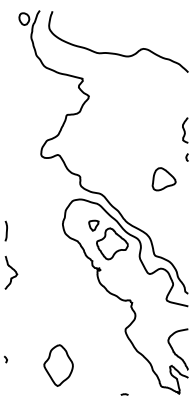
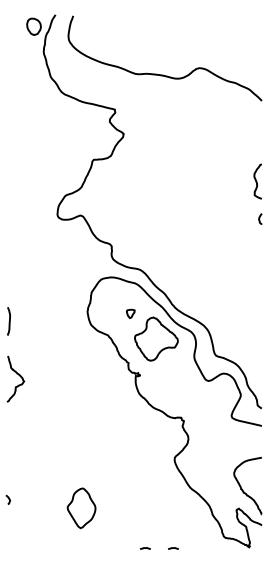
part: (164, 179) -> (228, 249), removed
part: (93, 225) -> (130, 313), size x0.6
part: (58, 365) -> (81, 508), size x0.7
curve: (104, 394) -> (145, 548), added

